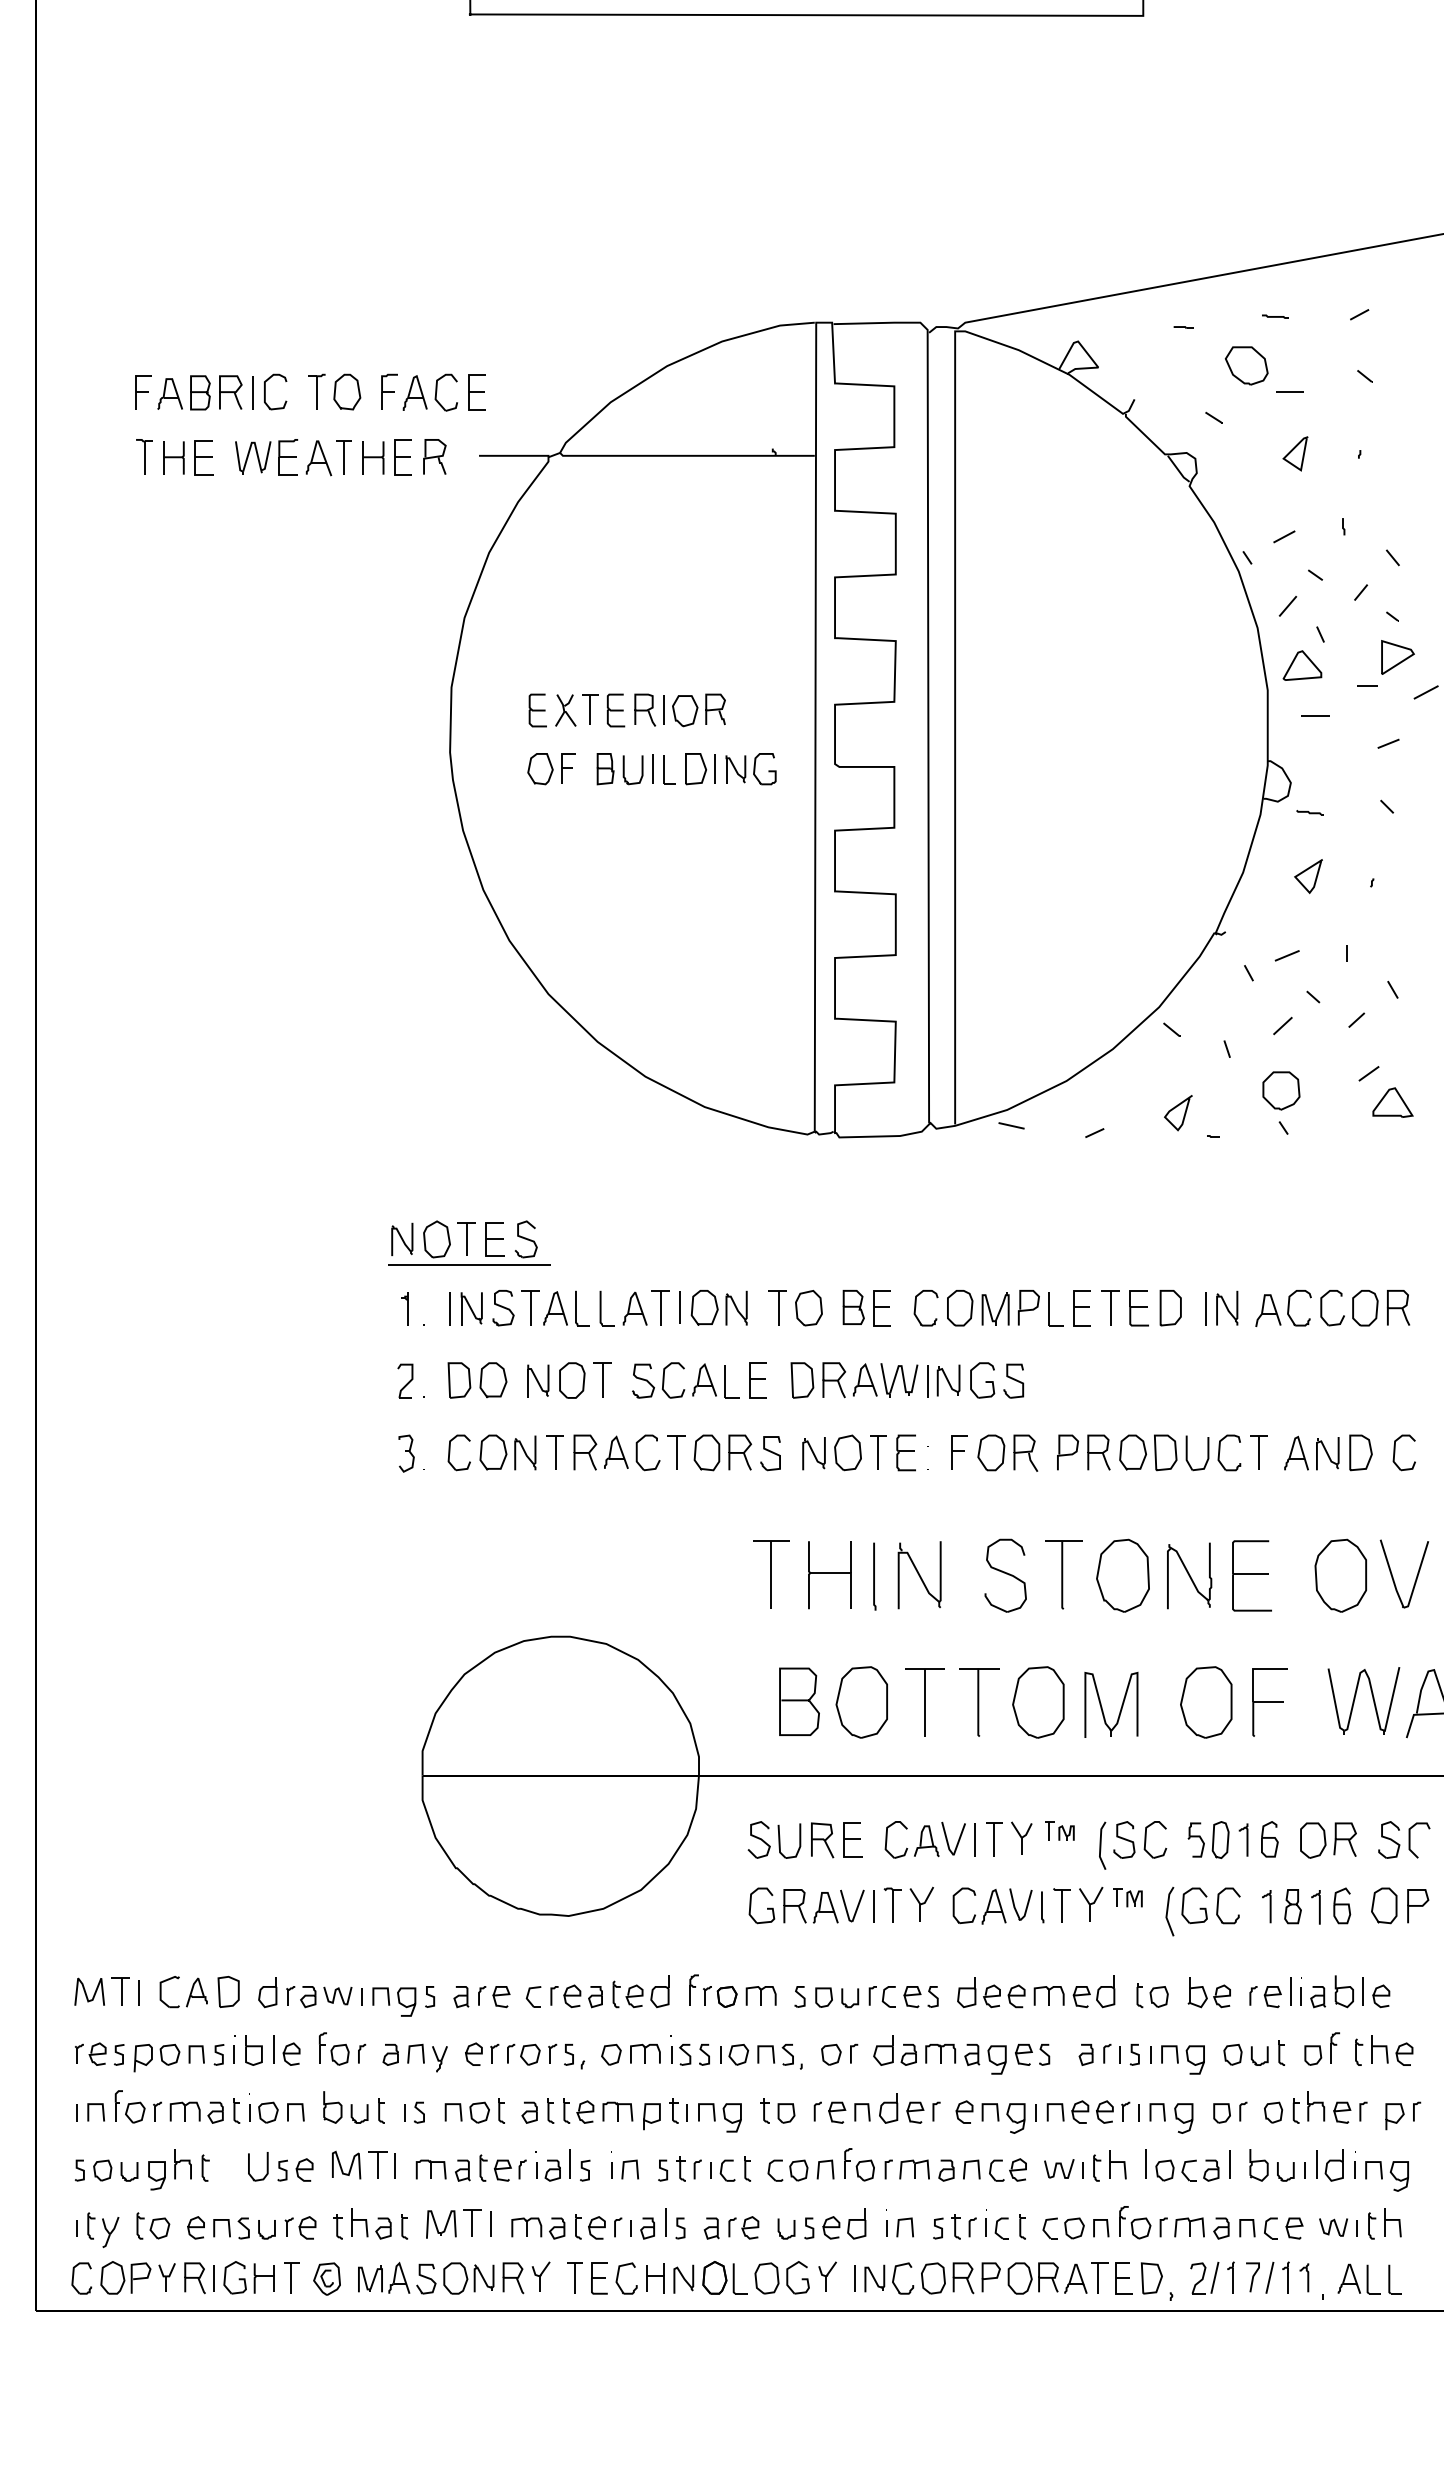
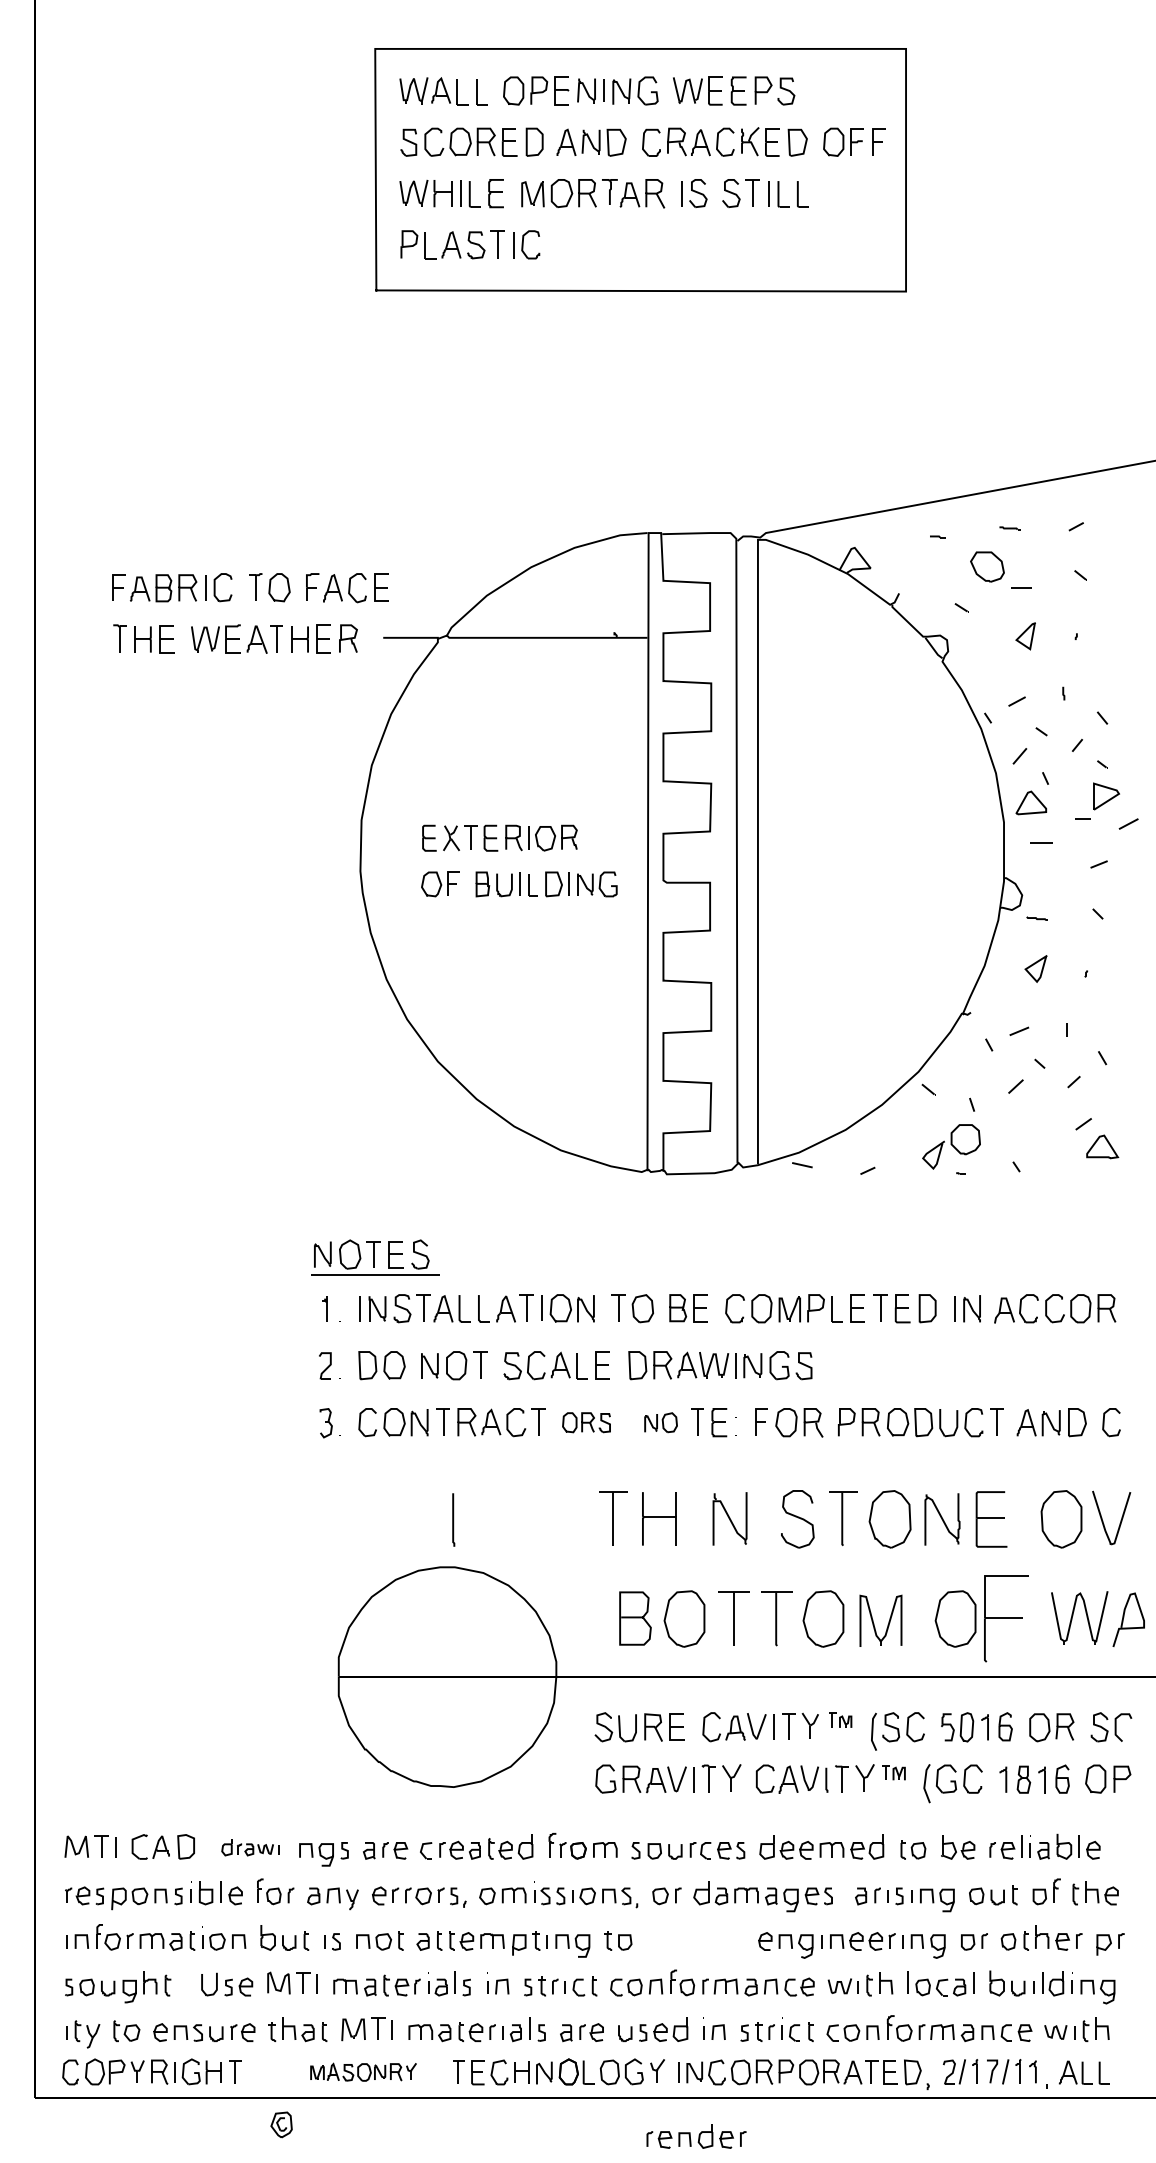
part: (1281, 1090) -> (965, 1139), moved
part: (737, 1452) -> (586, 1422), size x0.7
part: (831, 1452) -> (660, 1422), size x0.7
line: (874, 1575) -> (453, 1519), moved
part: (1269, 1701) -> (1005, 1618), size x1.6
part: (310, 1992) -> (250, 1847), size x0.7
part: (877, 2108) -> (696, 2136), moved
part: (326, 2278) -> (281, 2124), moved
part: (453, 2278) -> (363, 2072), size x0.7

